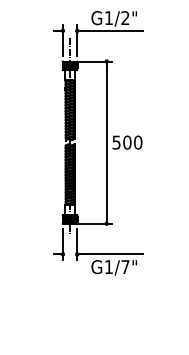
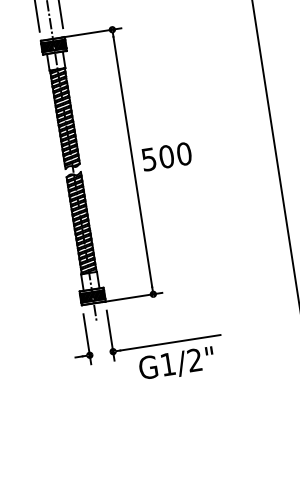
text: (125, 266) -> (194, 359), G1/7" -> G1/2"

